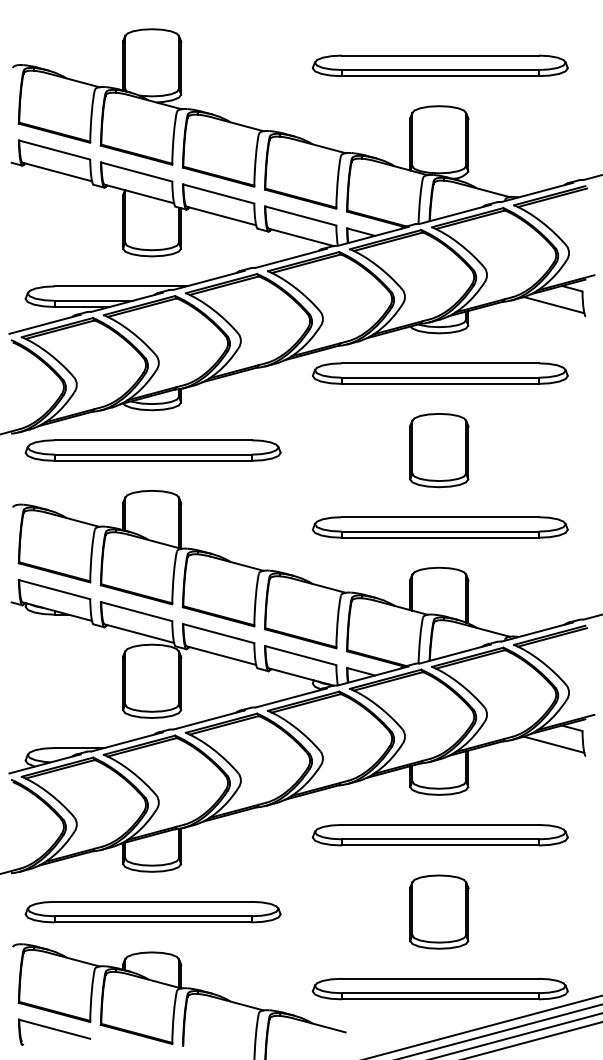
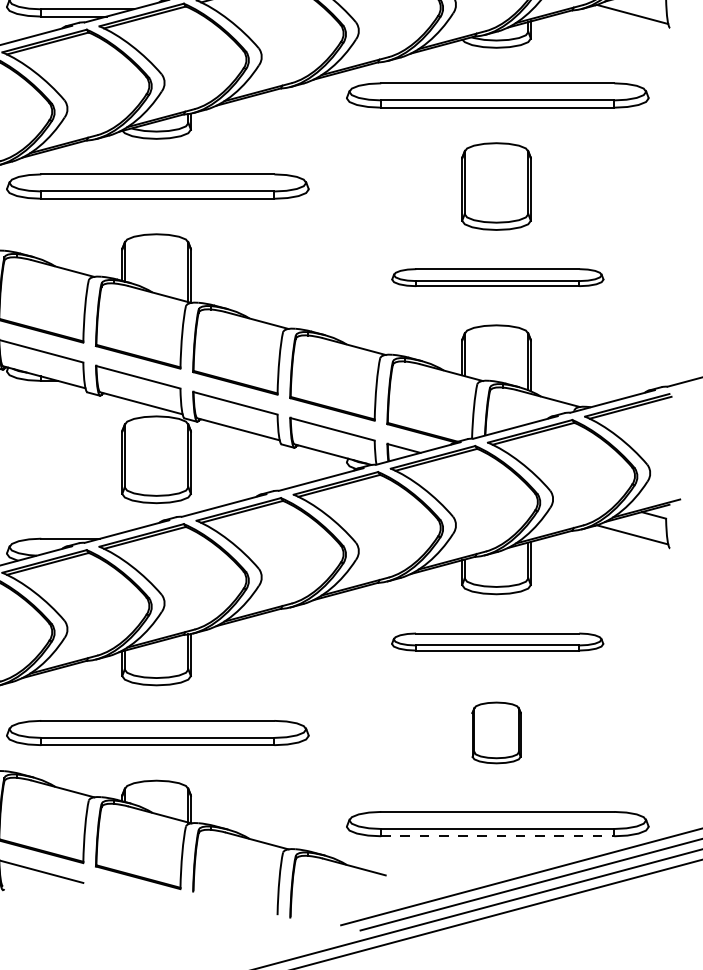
part: (440, 527) -> (498, 277), size x0.7
part: (439, 835) -> (496, 642), size x0.7
part: (439, 911) -> (496, 732), size x0.7
line: (440, 999) -> (498, 836), solid -> dashed

